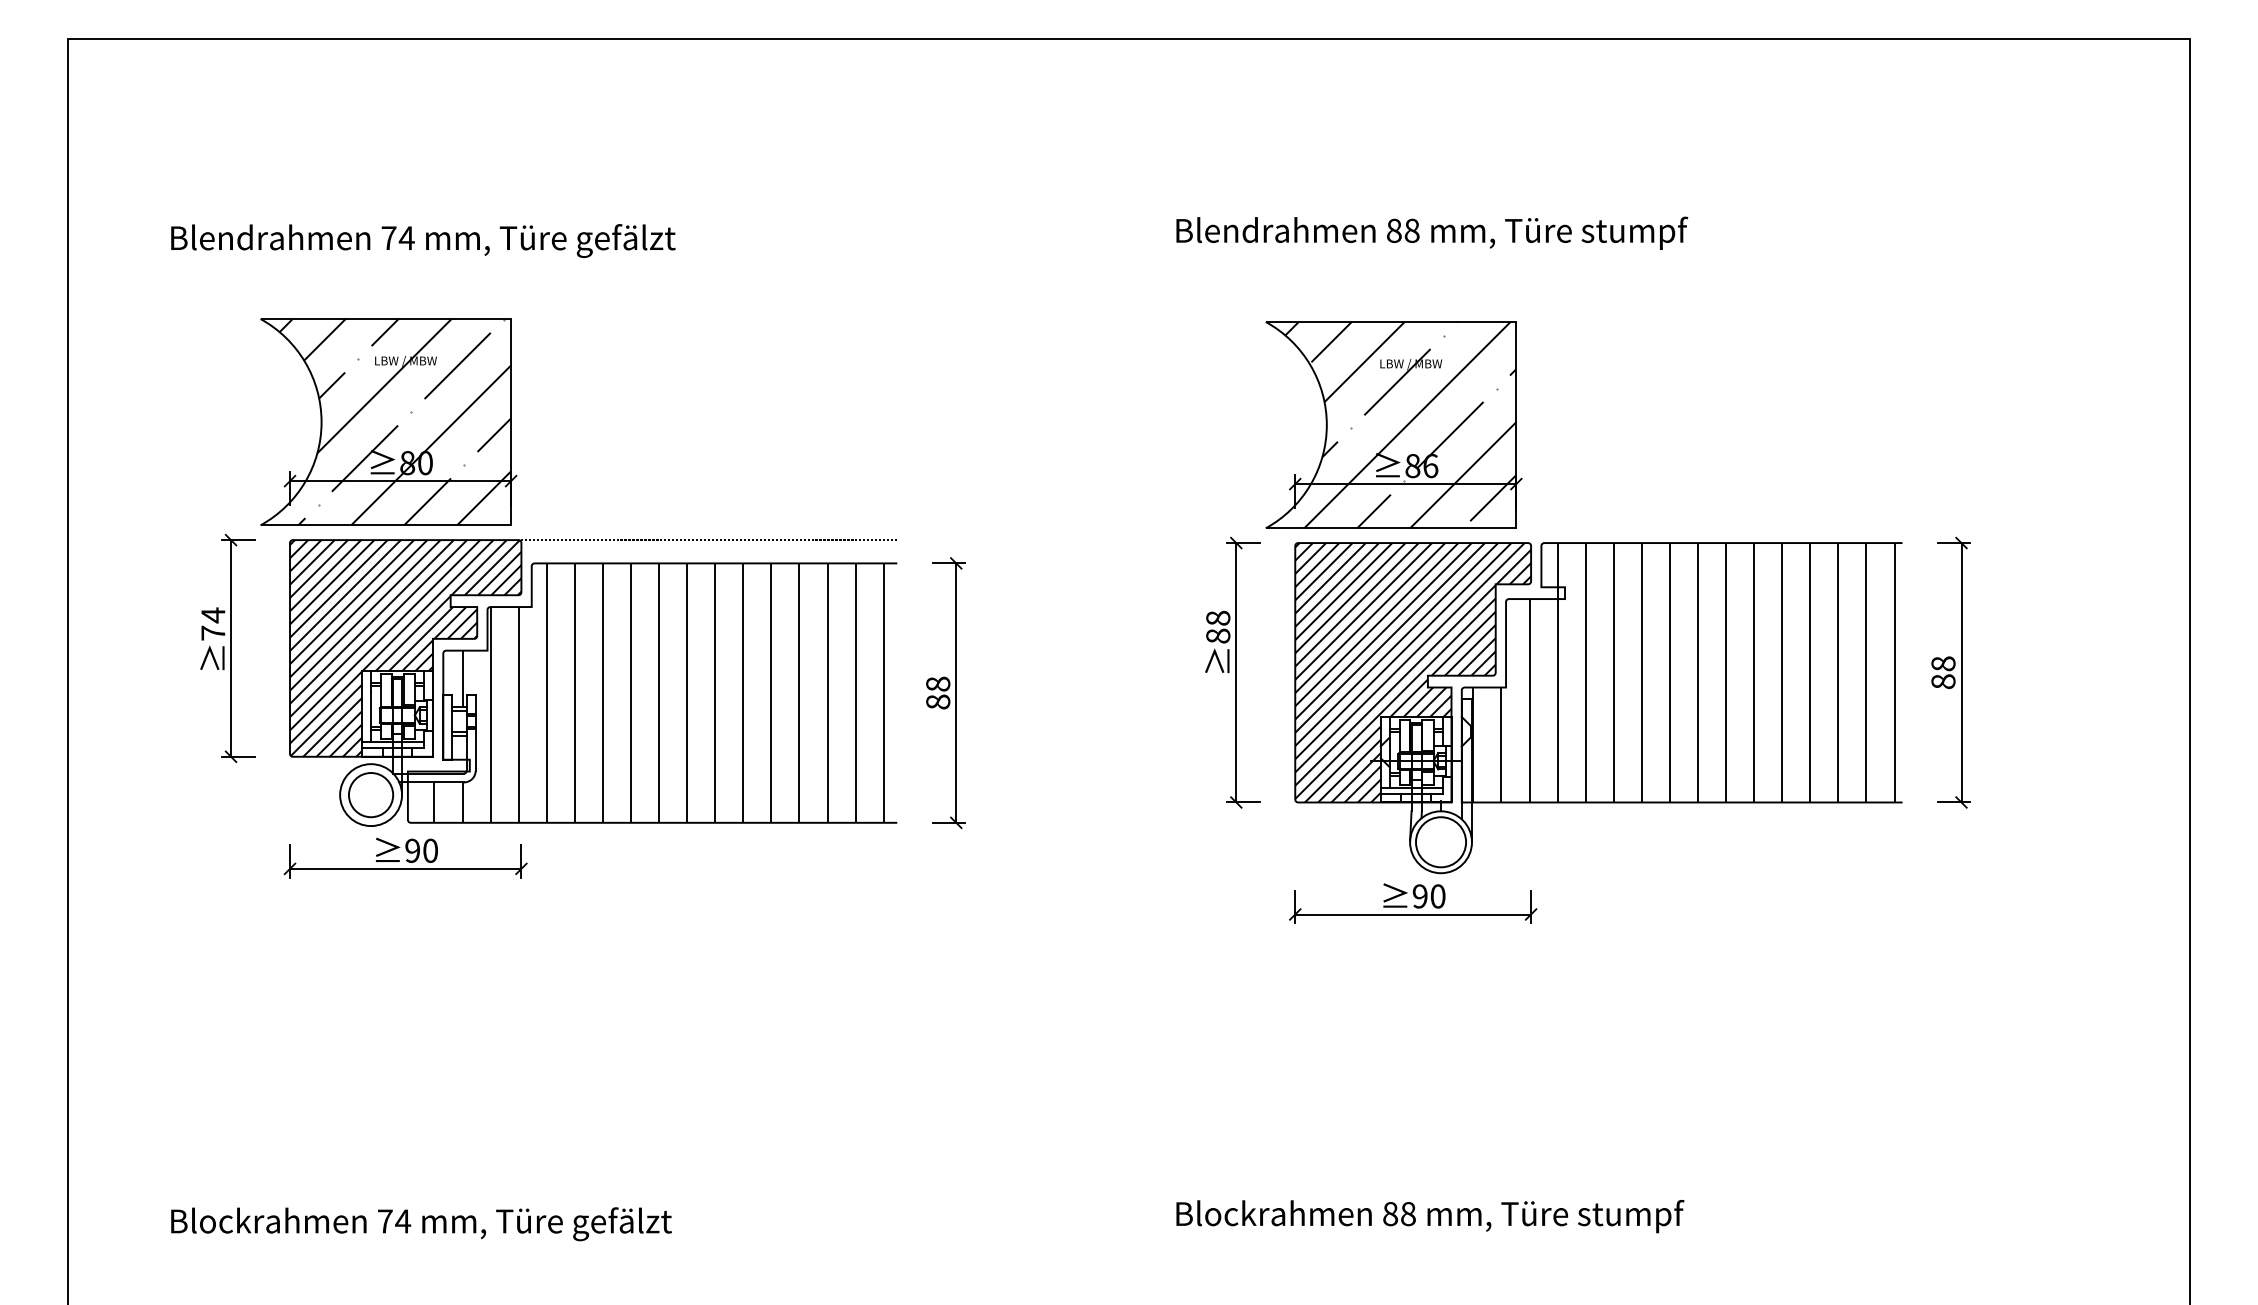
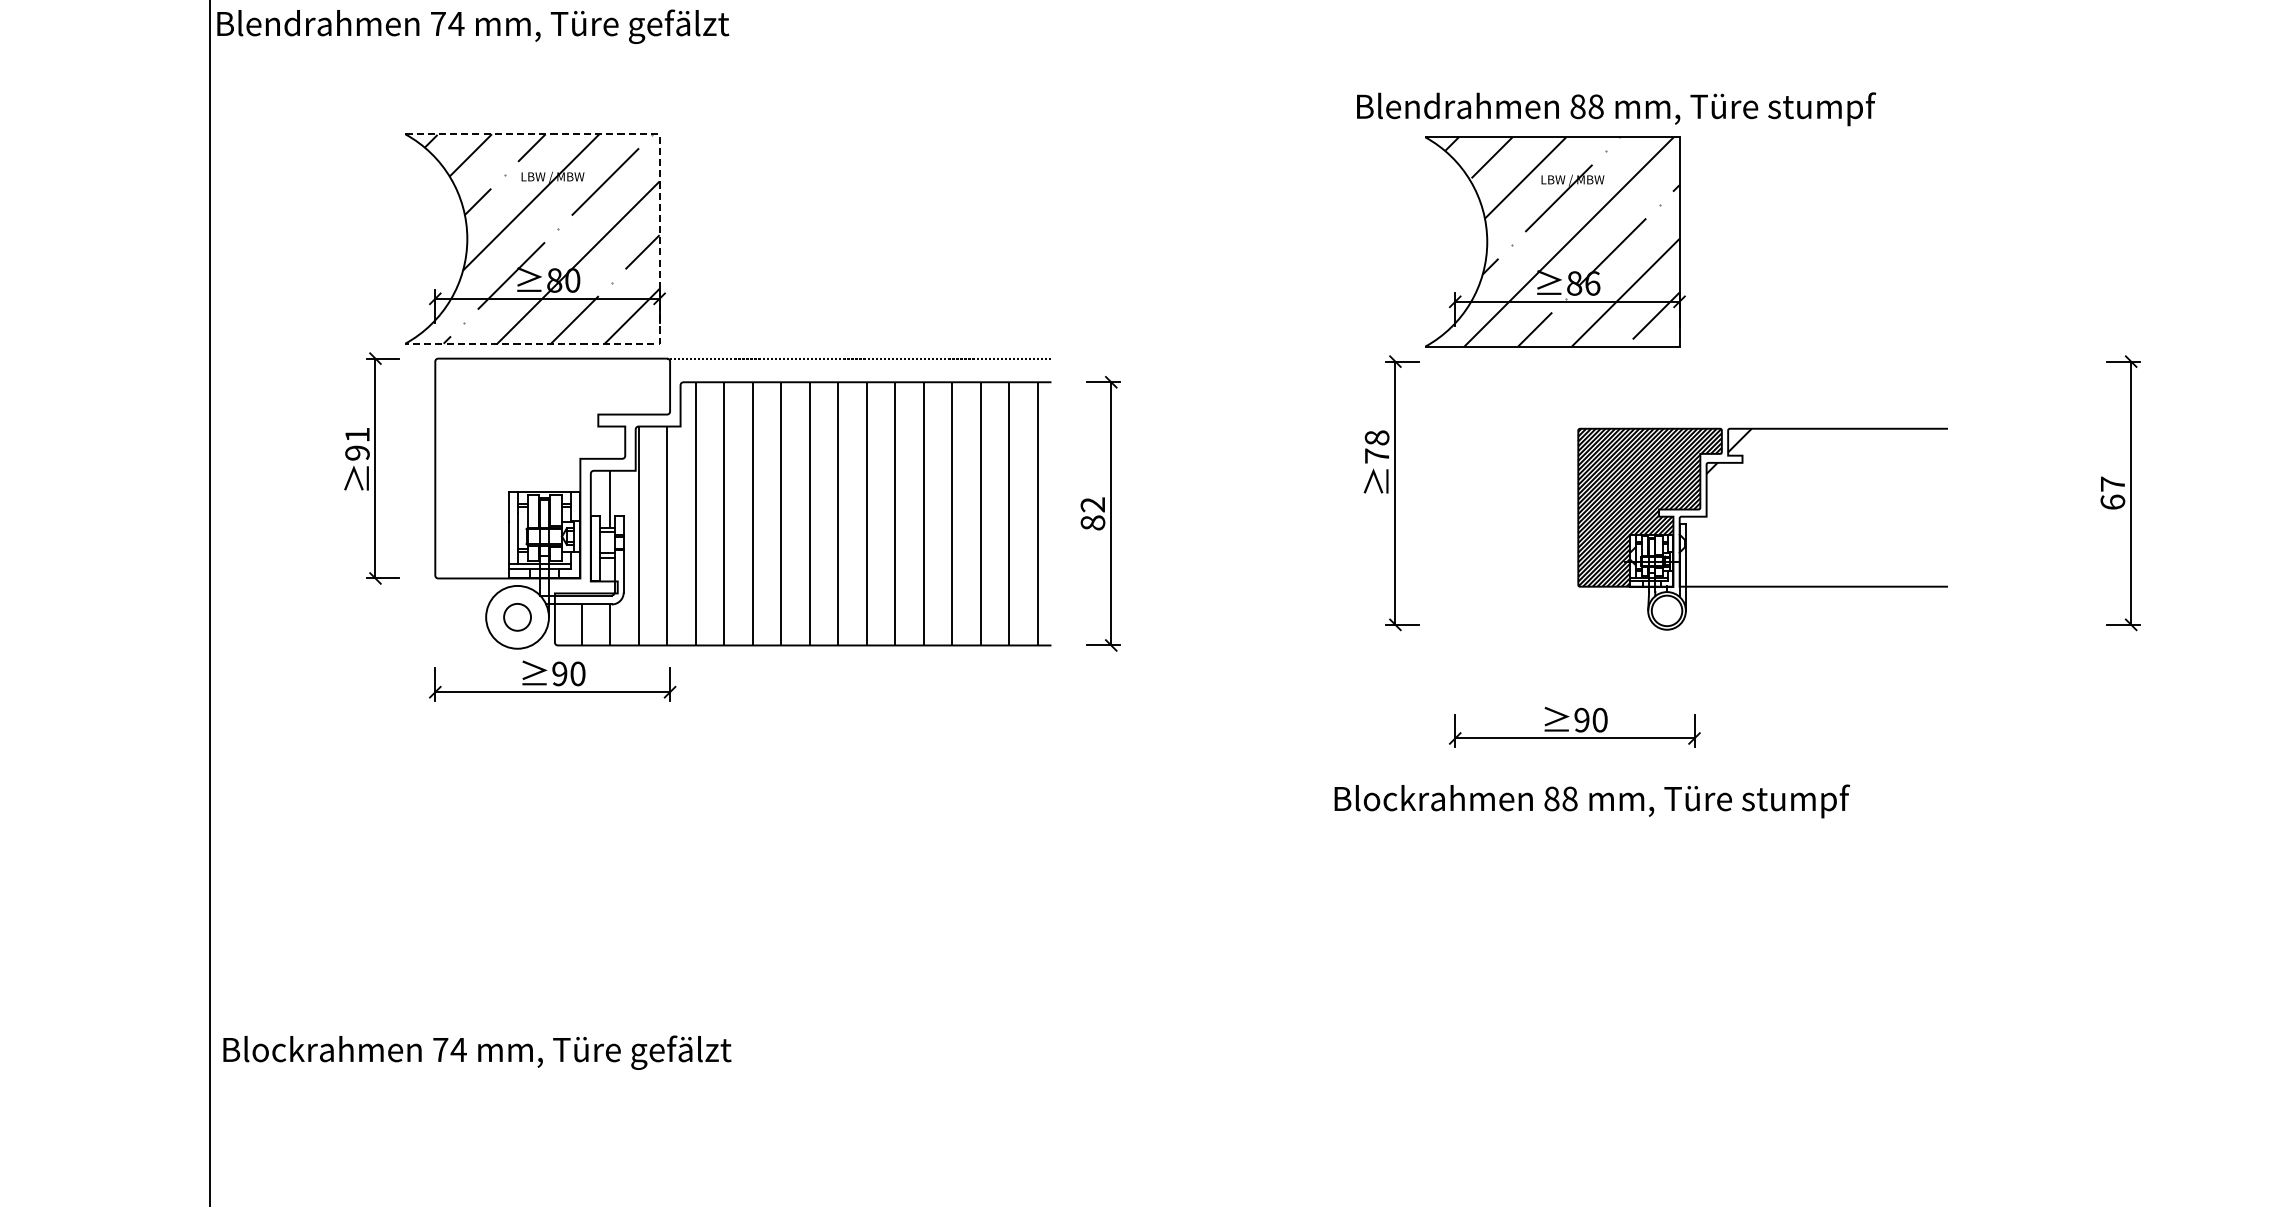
text: (1432, 232) -> (1616, 108), moved
text: (423, 240) -> (473, 26), moved
line: (511, 422) -> (660, 239), solid -> dashed
text: (213, 623) -> (357, 443), 74 -> 91
text: (1218, 635) -> (1377, 455), 88 -> 78
hatch: (405, 648) -> (552, 468), removed
text: (1943, 672) -> (2112, 492), 88 -> 67
text: (938, 683) -> (1093, 504), 88 -> 82
part: (1598, 708) -> (1762, 529), size x0.6
circle: (370, 795) -> (516, 617), size x0.6
text: (1430, 1216) -> (1592, 801), moved
text: (421, 1224) -> (477, 1053), moved

